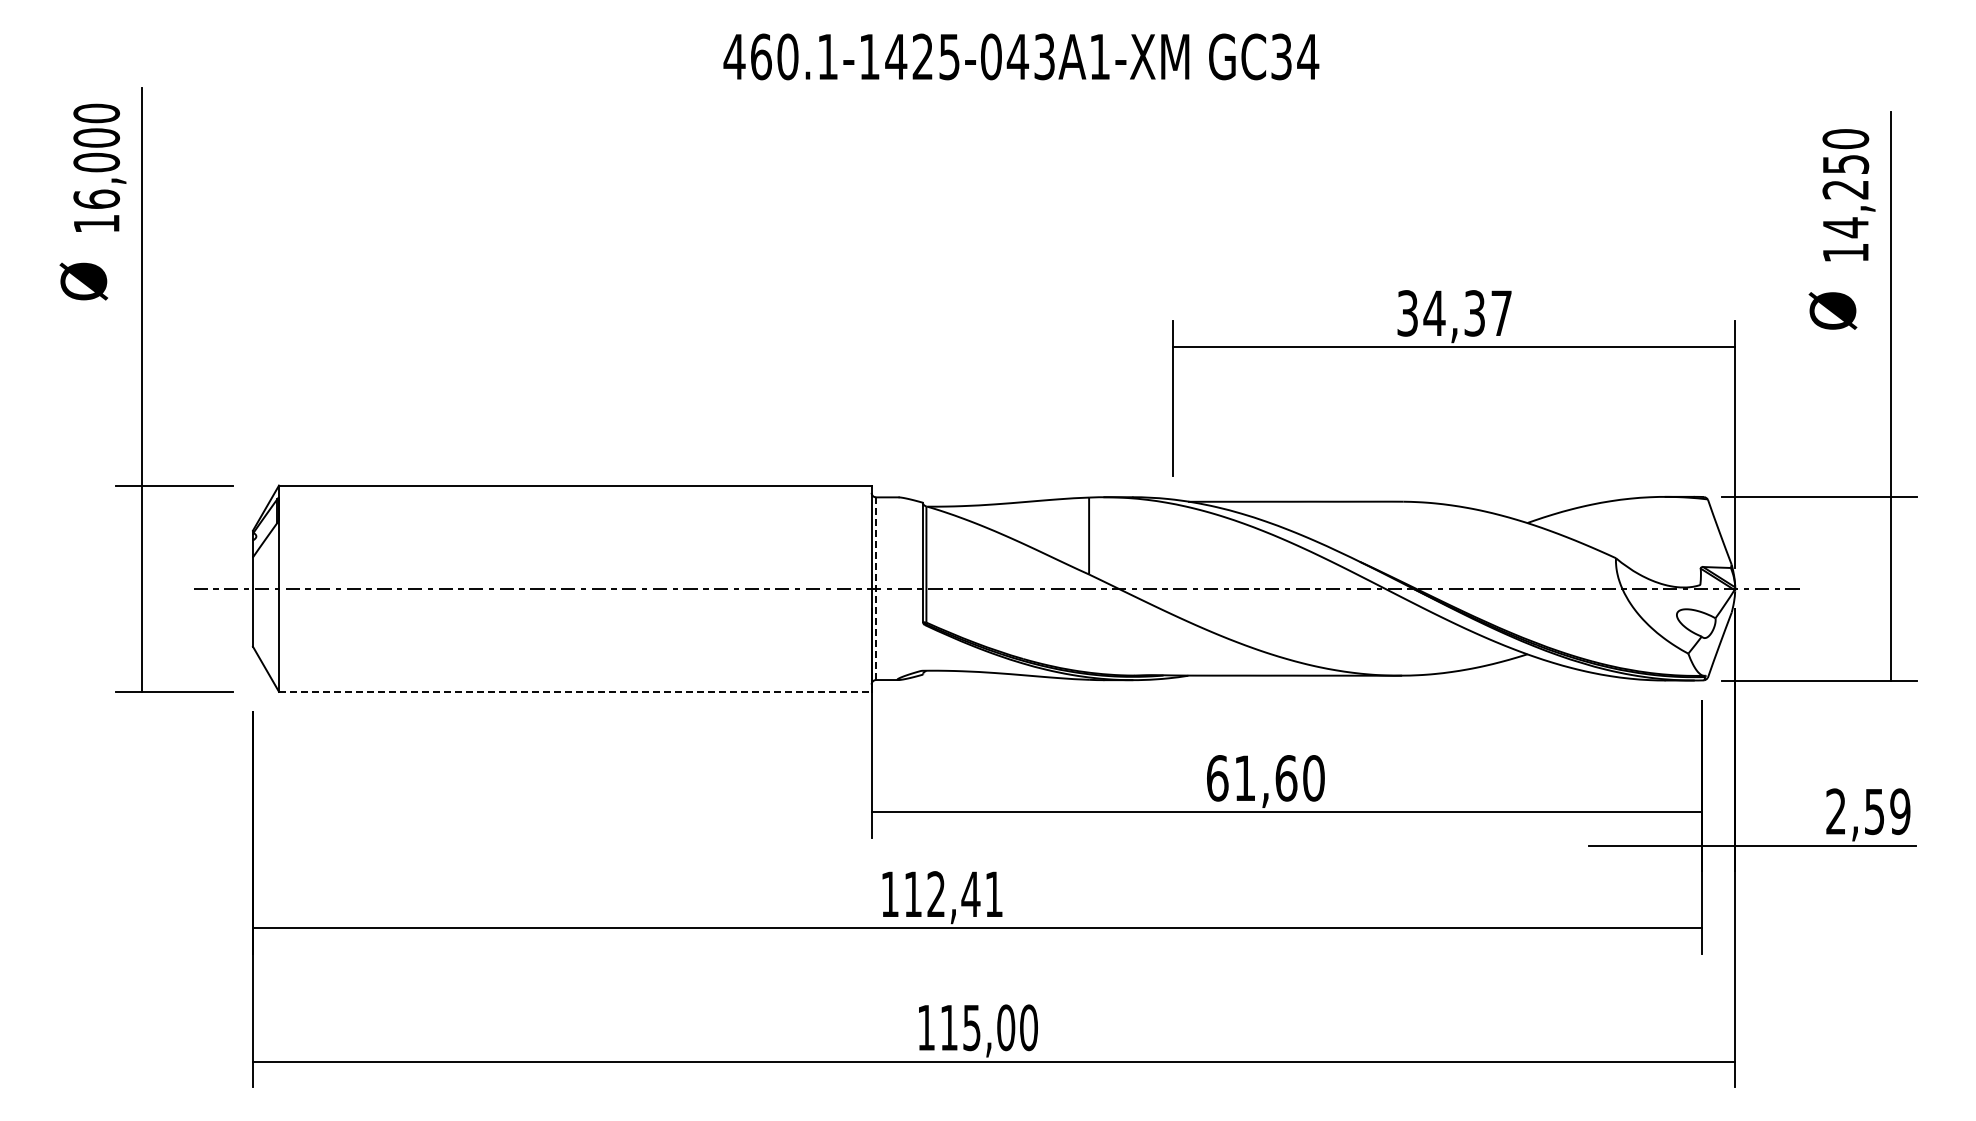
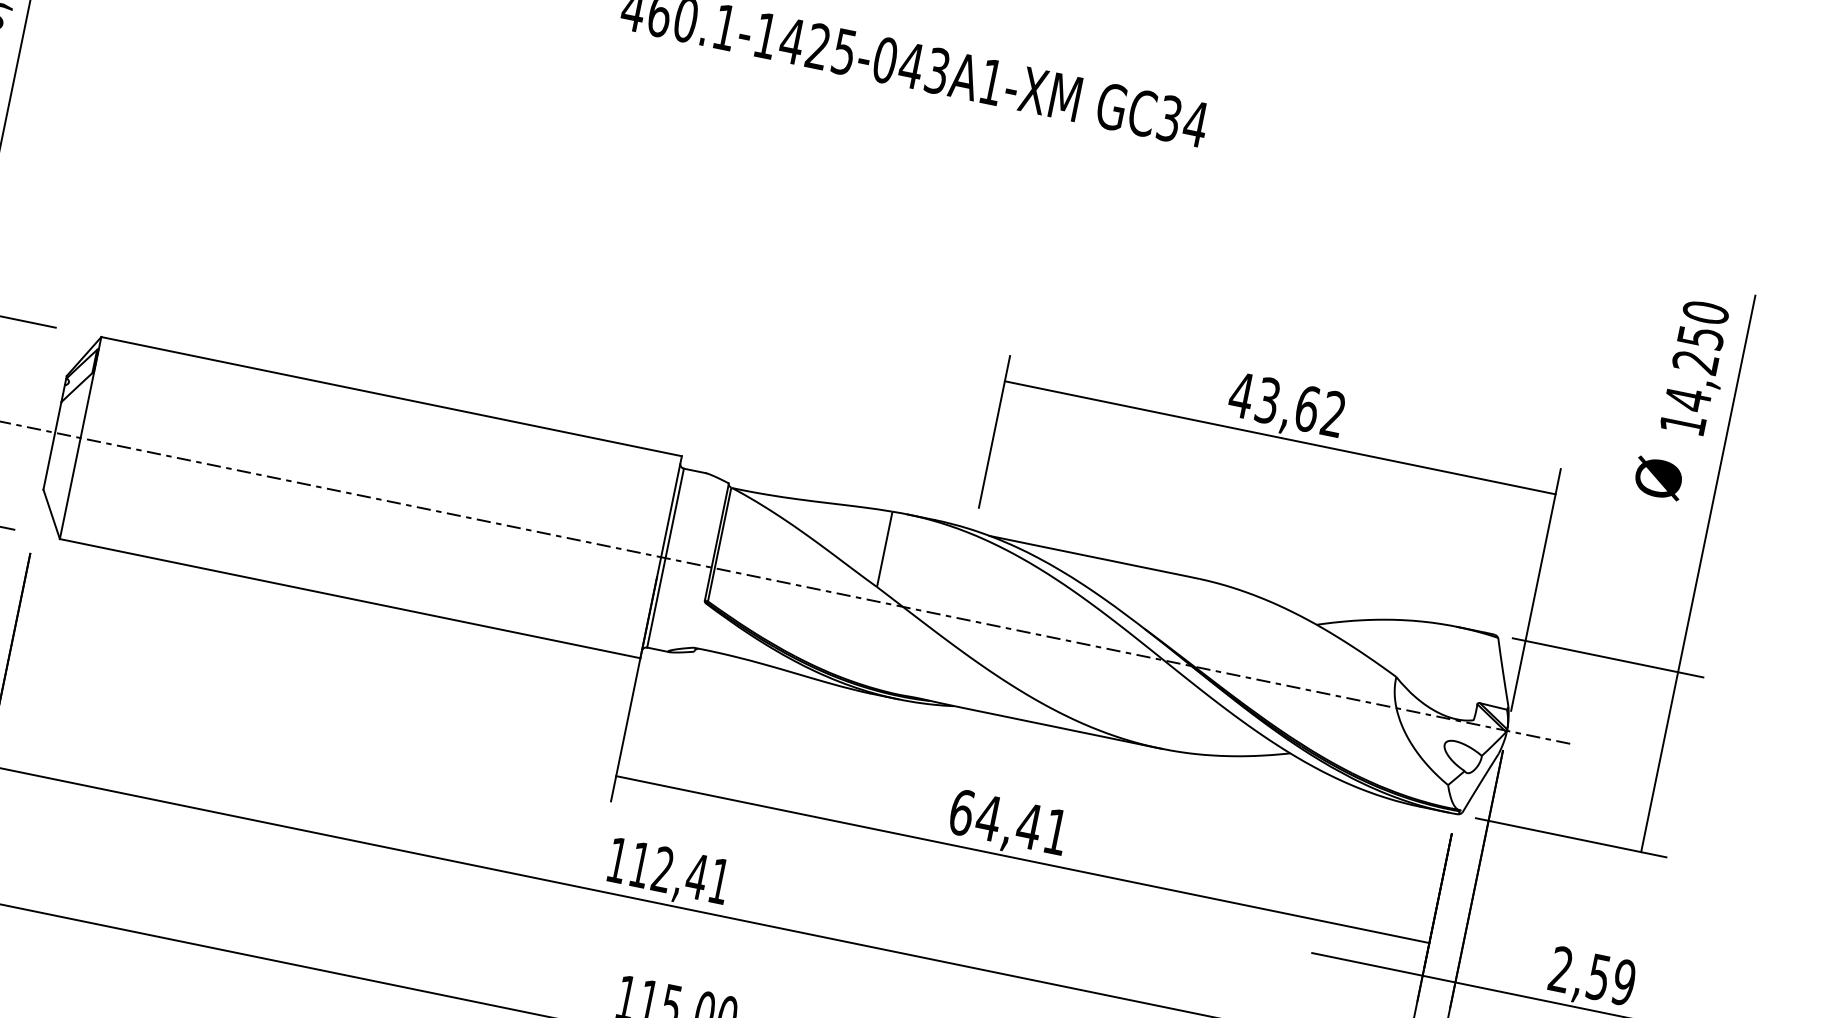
text: (1453, 313) -> (1286, 404), 34,37 -> 43,62
line: (876, 589) -> (665, 558), dashed -> solid
line: (575, 691) -> (350, 598), dashed -> solid
text: (1278, 778) -> (1021, 824), 61,60 -> 64,41

